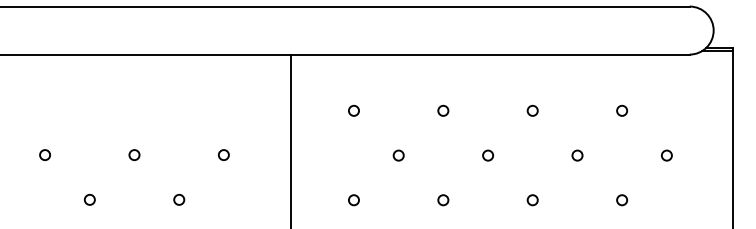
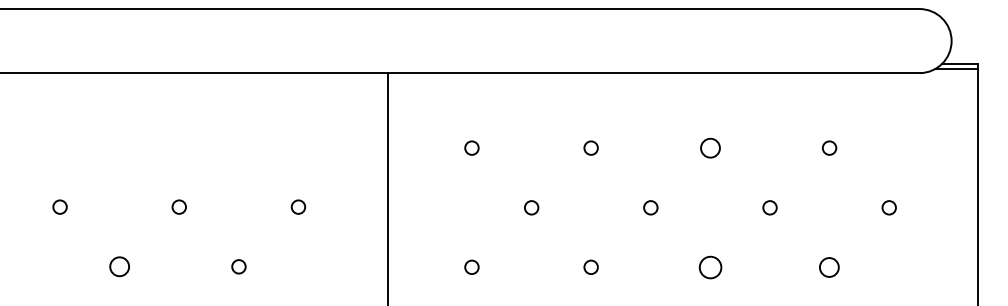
circle: (532, 110) -> (709, 147), size x1.4
circle: (89, 199) -> (119, 266), size x1.4
circle: (532, 199) -> (709, 266), size x1.6
circle: (622, 199) -> (829, 266), size x1.4

